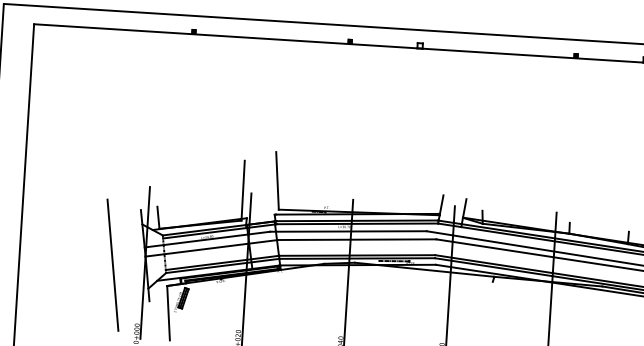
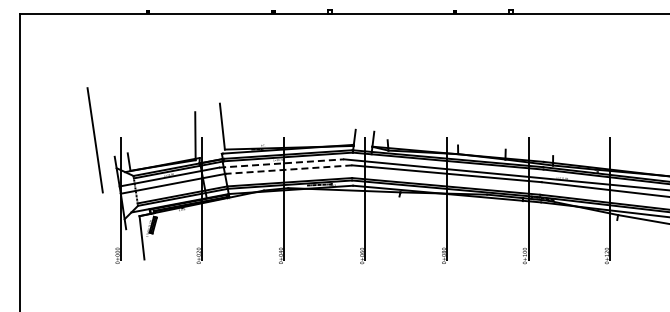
line: (348, 231) -> (281, 163), solid -> dashed
line: (356, 239) -> (288, 169), solid -> dashed
line: (112, 265) -> (94, 140), moved

